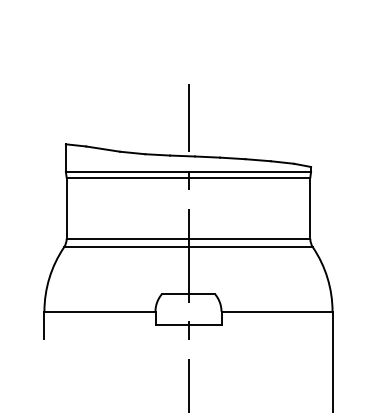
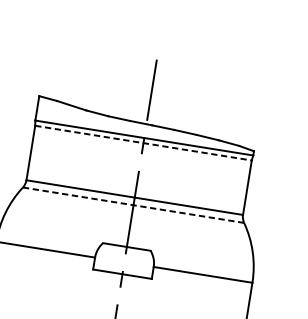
line: (188, 177) -> (143, 143), solid -> dashed
line: (188, 247) -> (133, 205), solid -> dashed

